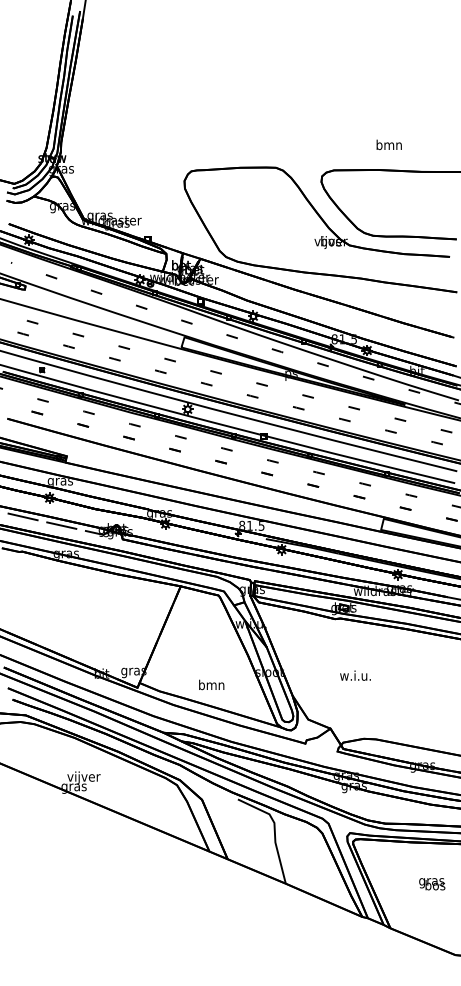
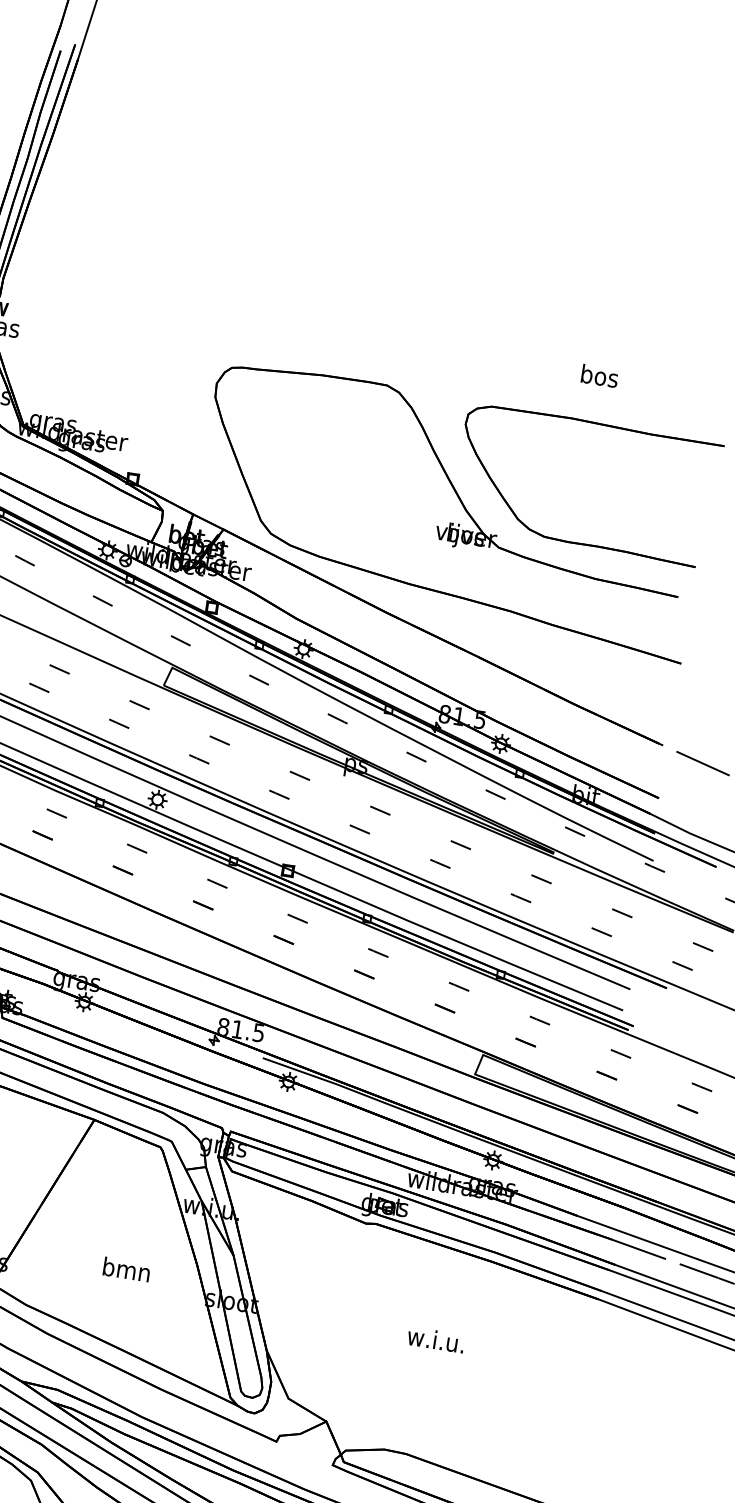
text: (388, 144) -> (598, 375), bmn -> bos
text: (355, 675) -> (436, 1339), moved
text: (211, 684) -> (126, 1268), moved

